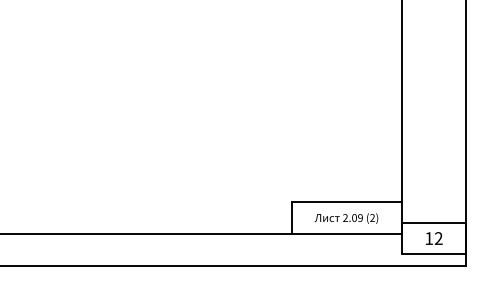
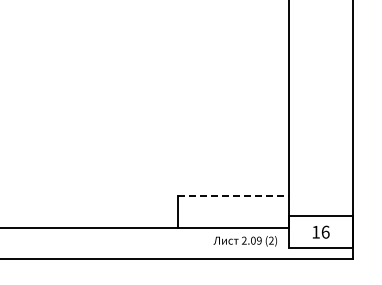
line: (347, 202) -> (234, 196), solid -> dashed
text: (346, 218) -> (245, 241), moved
text: (438, 238) -> (325, 232), 12 -> 16

